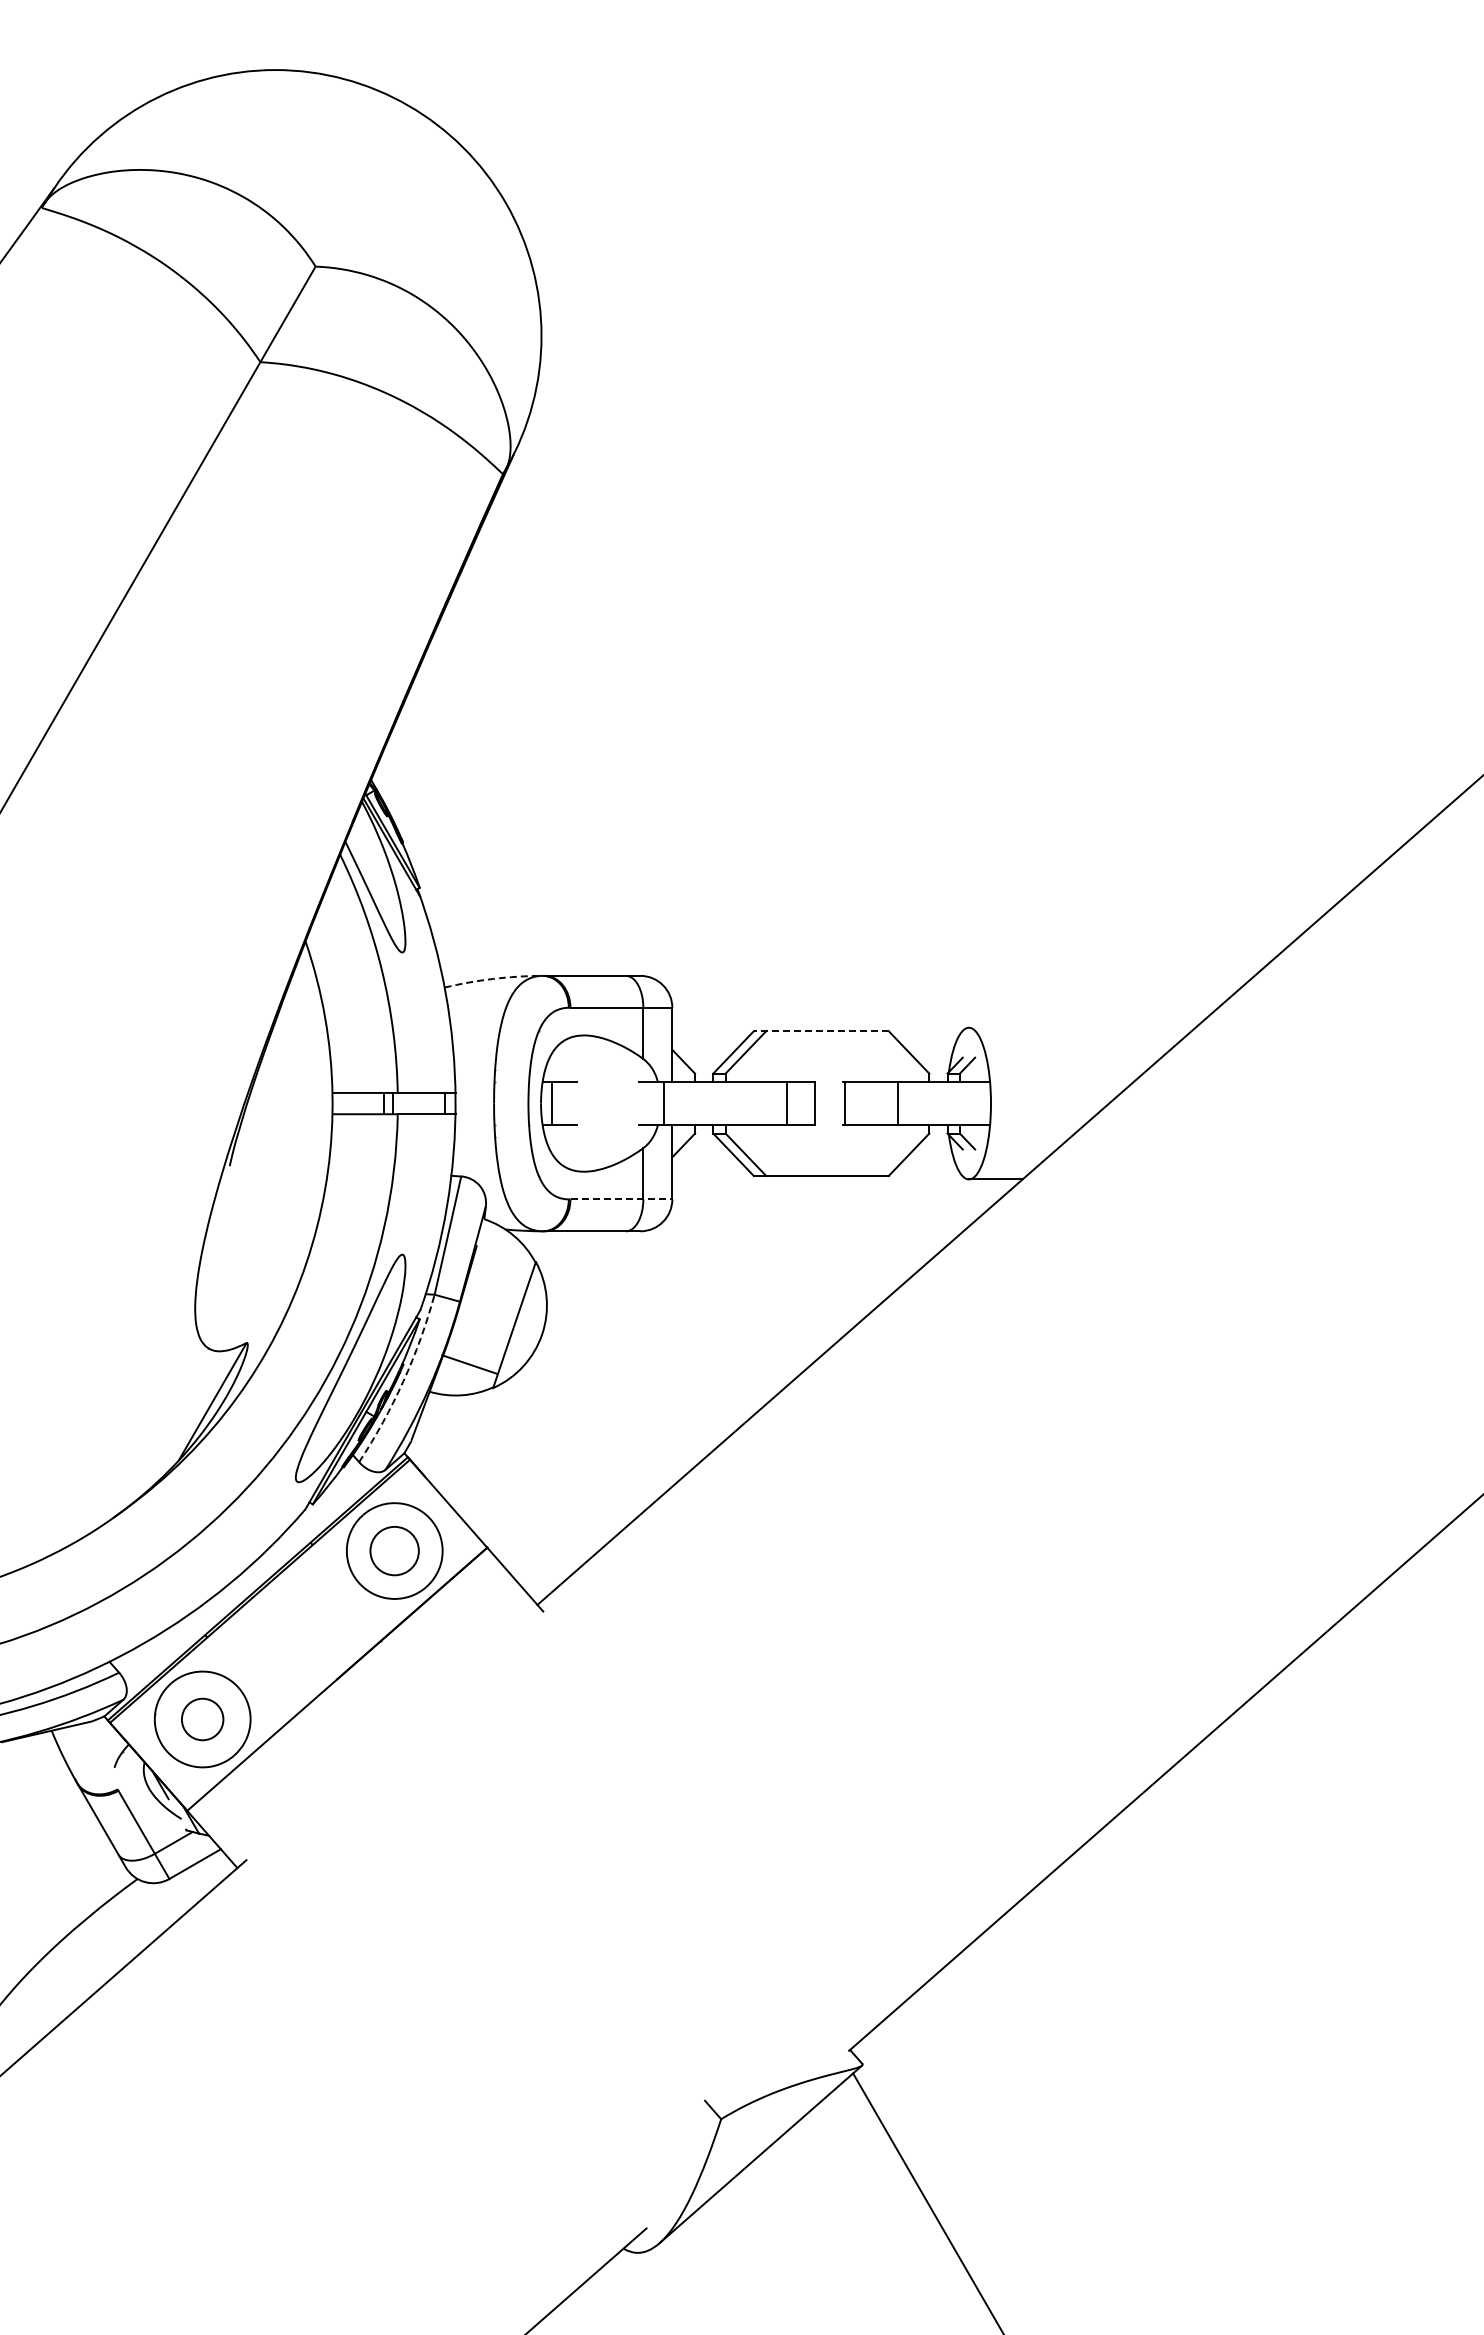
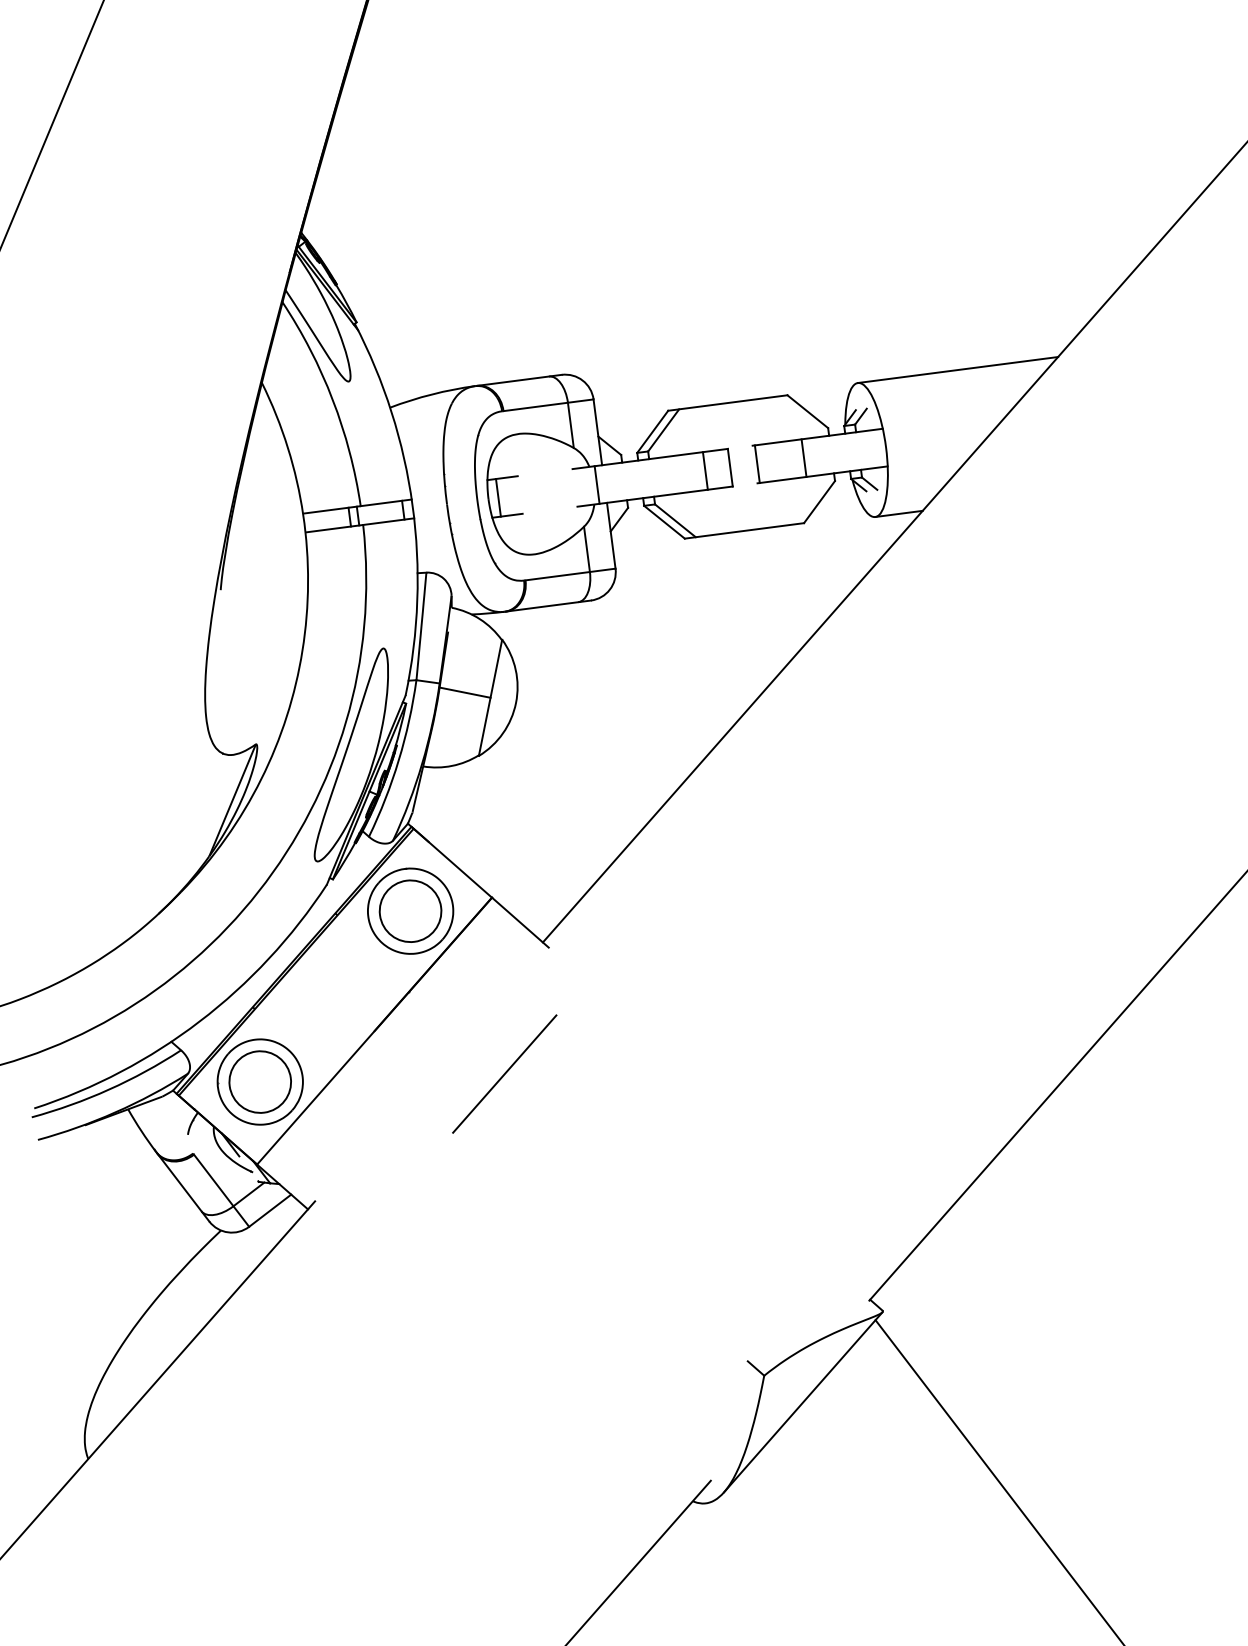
arc: (493, 978) -> (432, 394), dashed -> solid
line: (1081, 1027) -> (957, 369), added
line: (820, 1031) -> (727, 403), dashed -> solid
line: (621, 1199) -> (570, 574), dashed -> solid
line: (469, 1364) -> (464, 692), moved
arc: (403, 1381) -> (398, 760), dashed -> solid
circle: (394, 1550) -> (410, 910), size x1.43
circle: (202, 1719) -> (260, 1082), size x1.67
line: (475, 1745) -> (504, 1073), added

